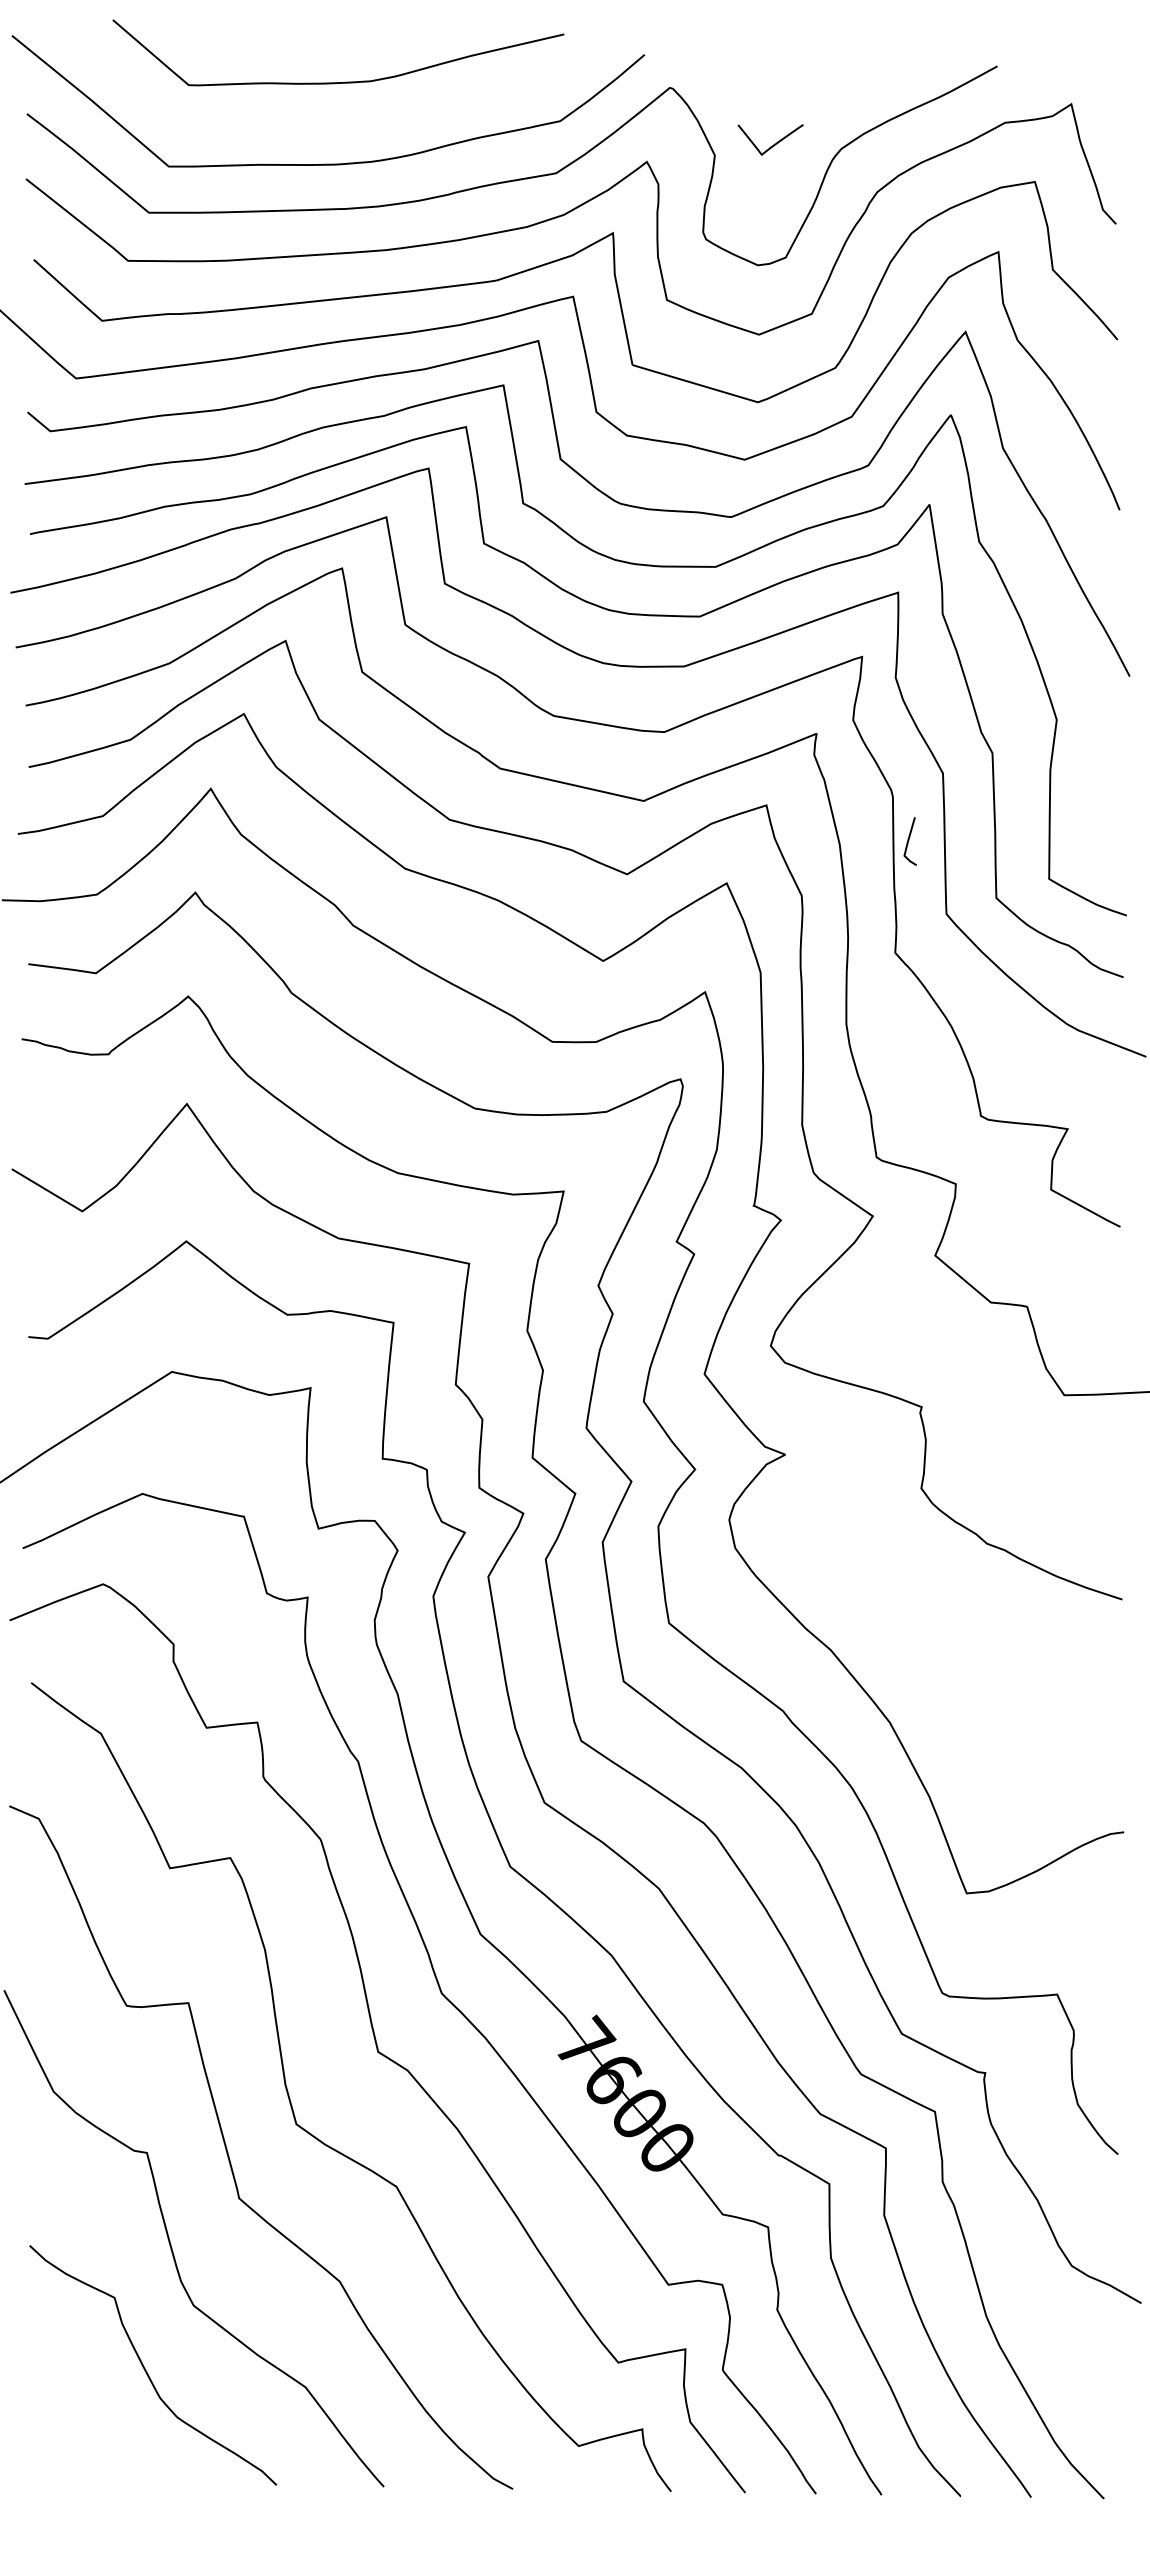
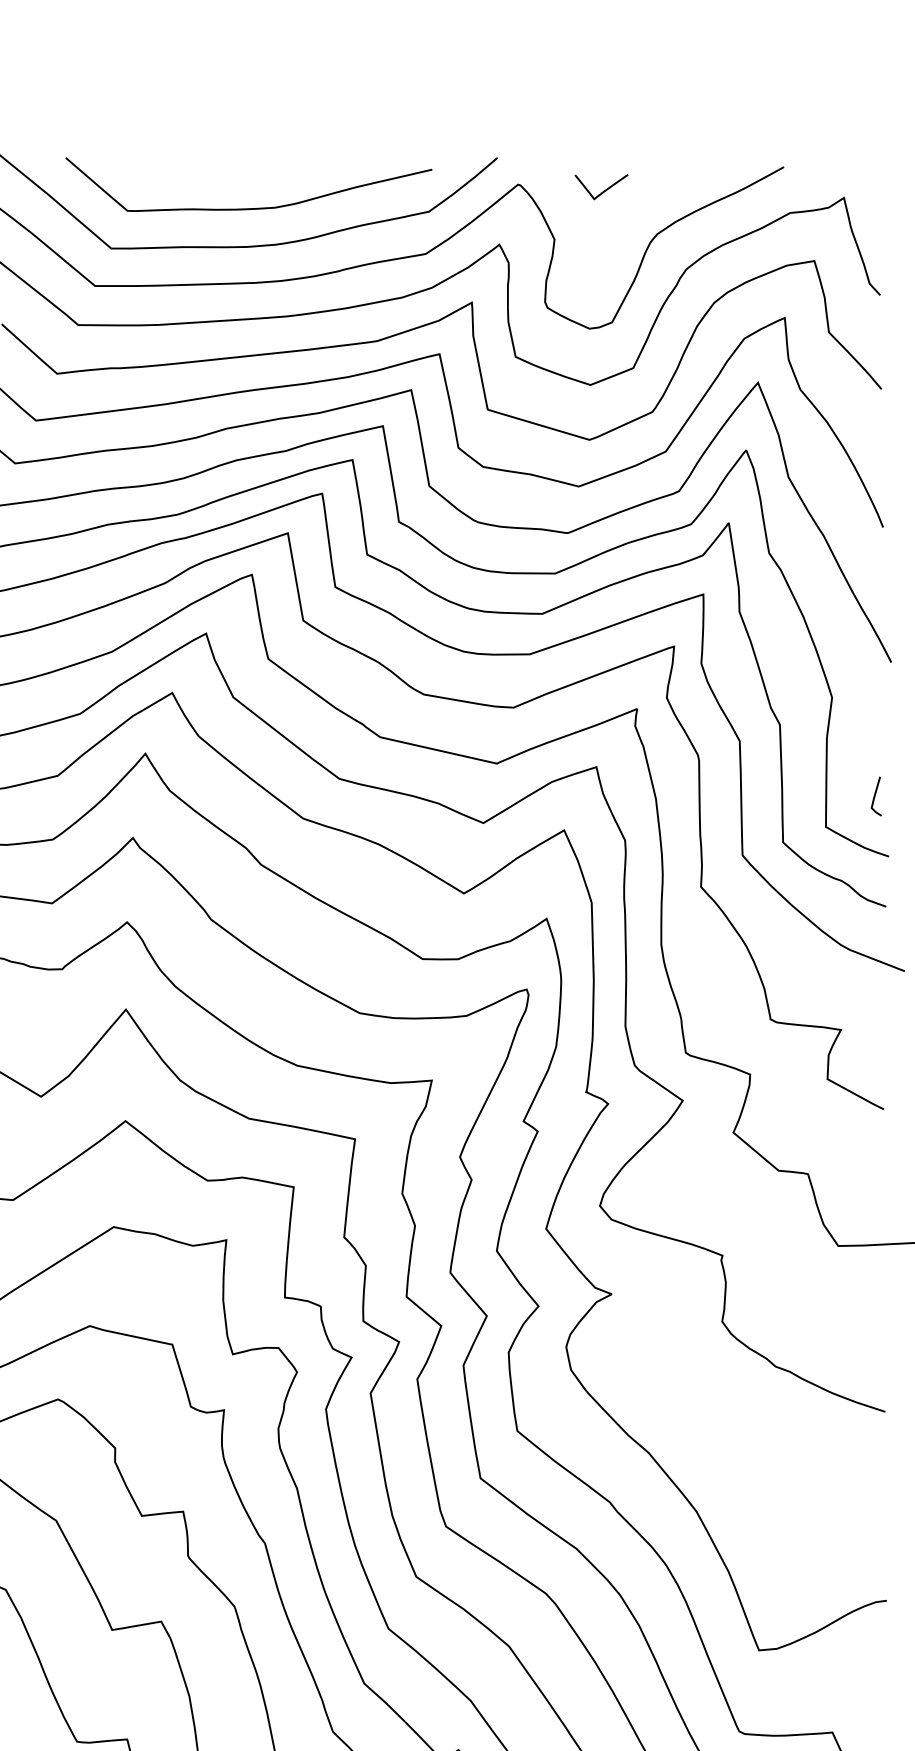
curve: (344, 81) -> (253, 207), moved
curve: (774, 143) -> (604, 190), moved
line: (909, 840) -> (875, 795), moved

